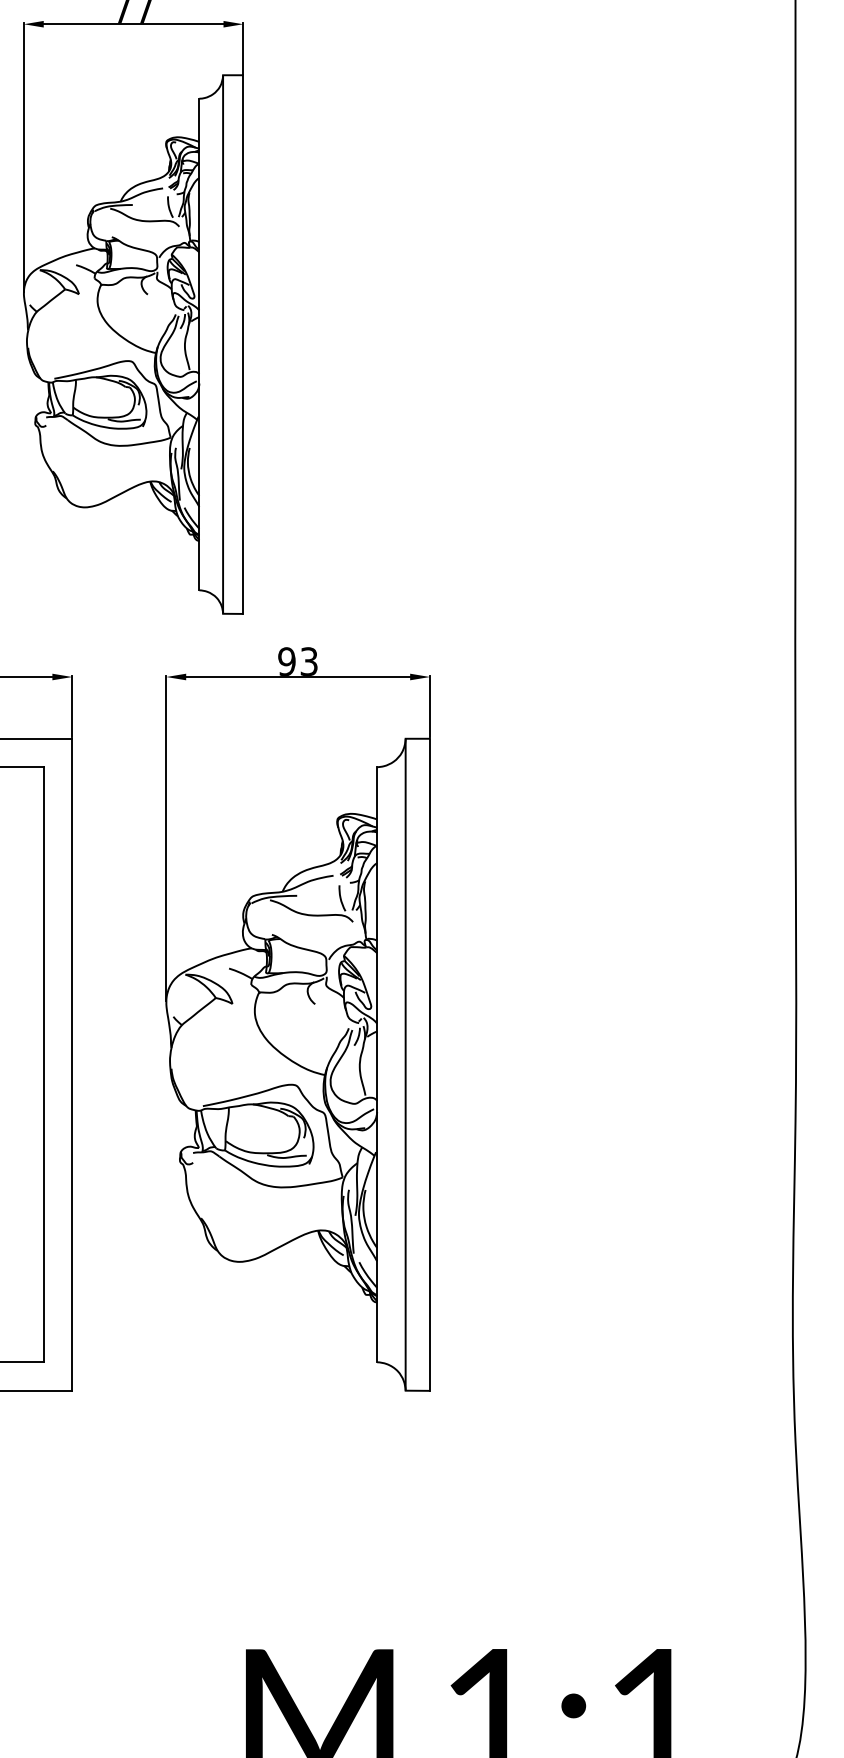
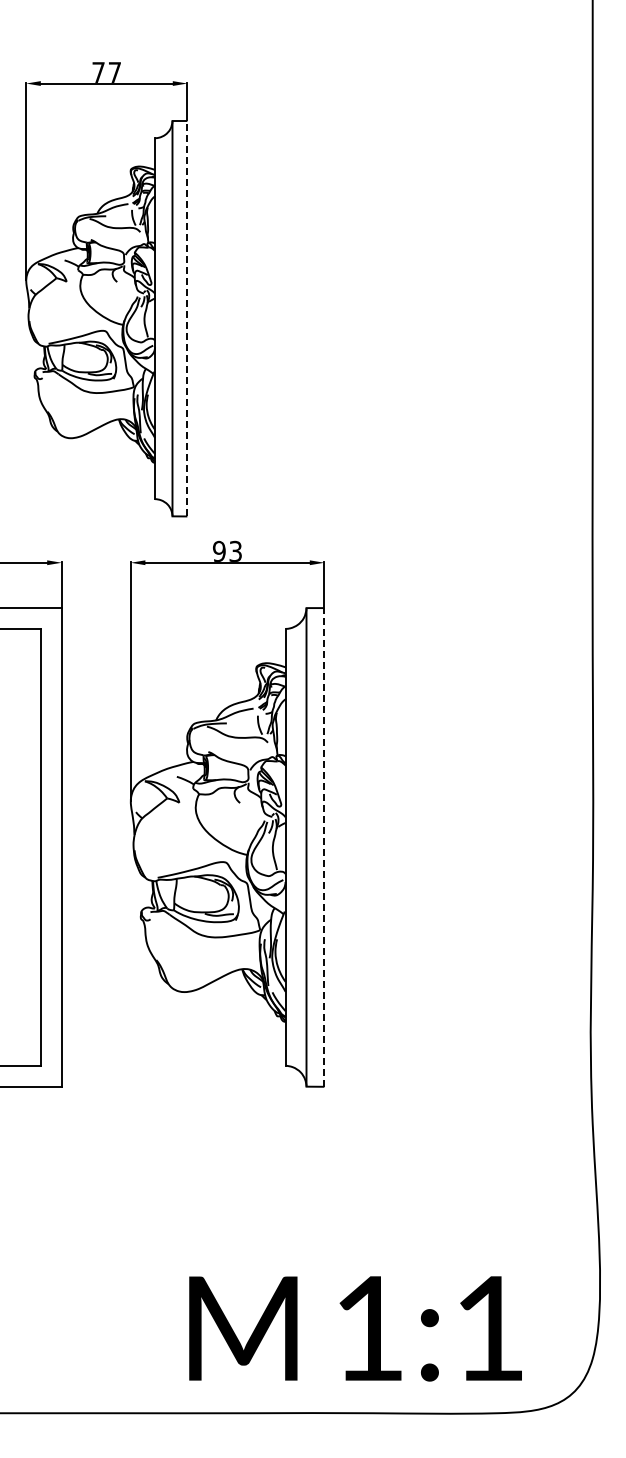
line: (243, 344) -> (187, 318), solid -> dashed
line: (430, 1063) -> (324, 846), solid -> dashed

